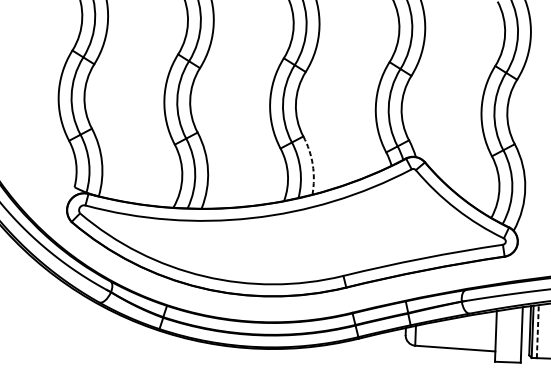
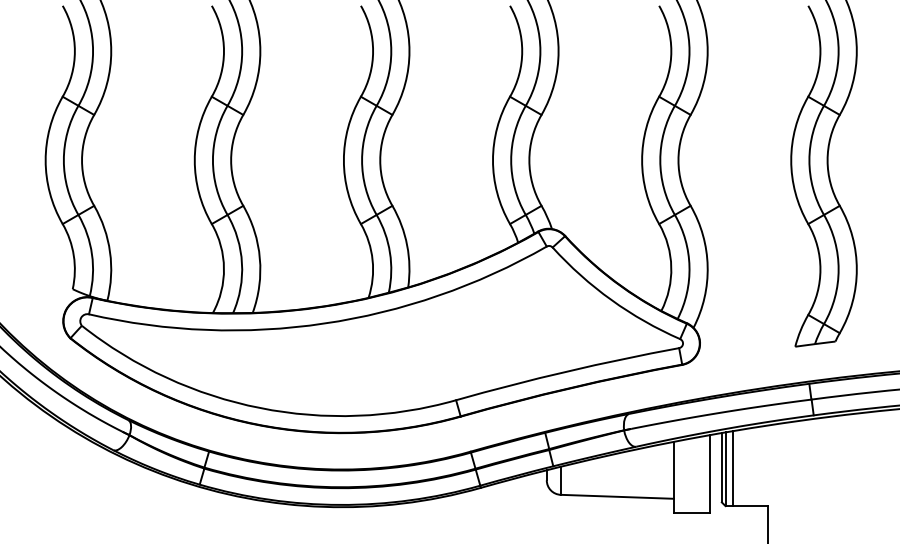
arc: (313, 164) -> (407, 245), dashed -> solid
line: (537, 331) -> (732, 468), dashed -> solid

